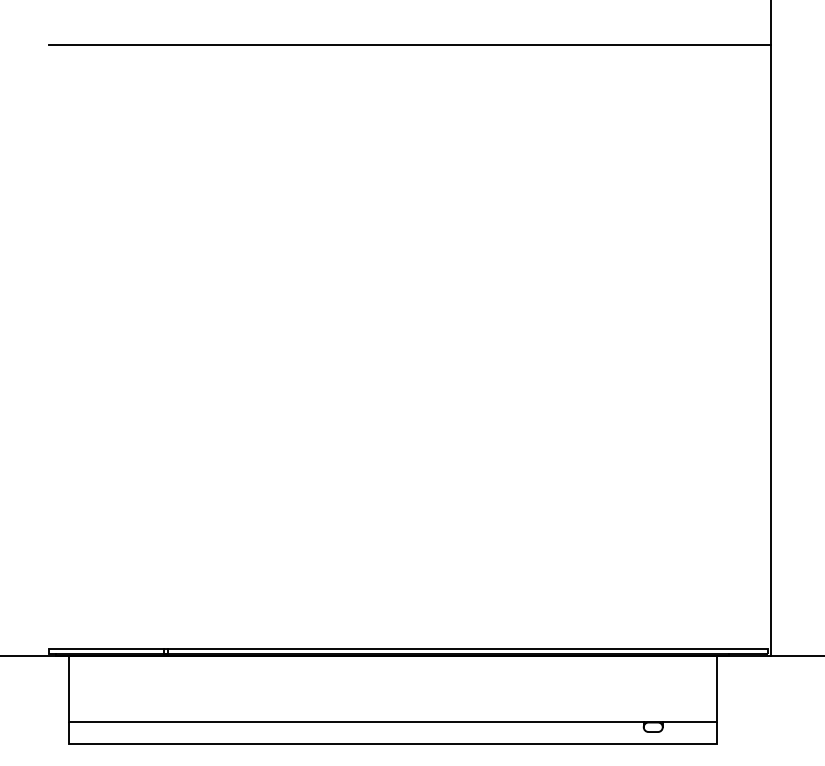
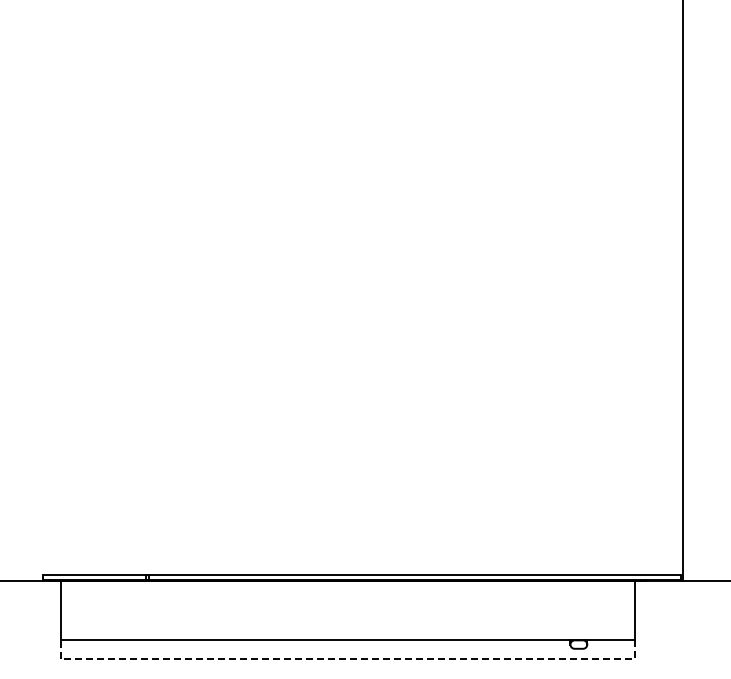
line: (410, 45) -> (363, 40), removed
line: (392, 744) -> (347, 659), solid -> dashed

